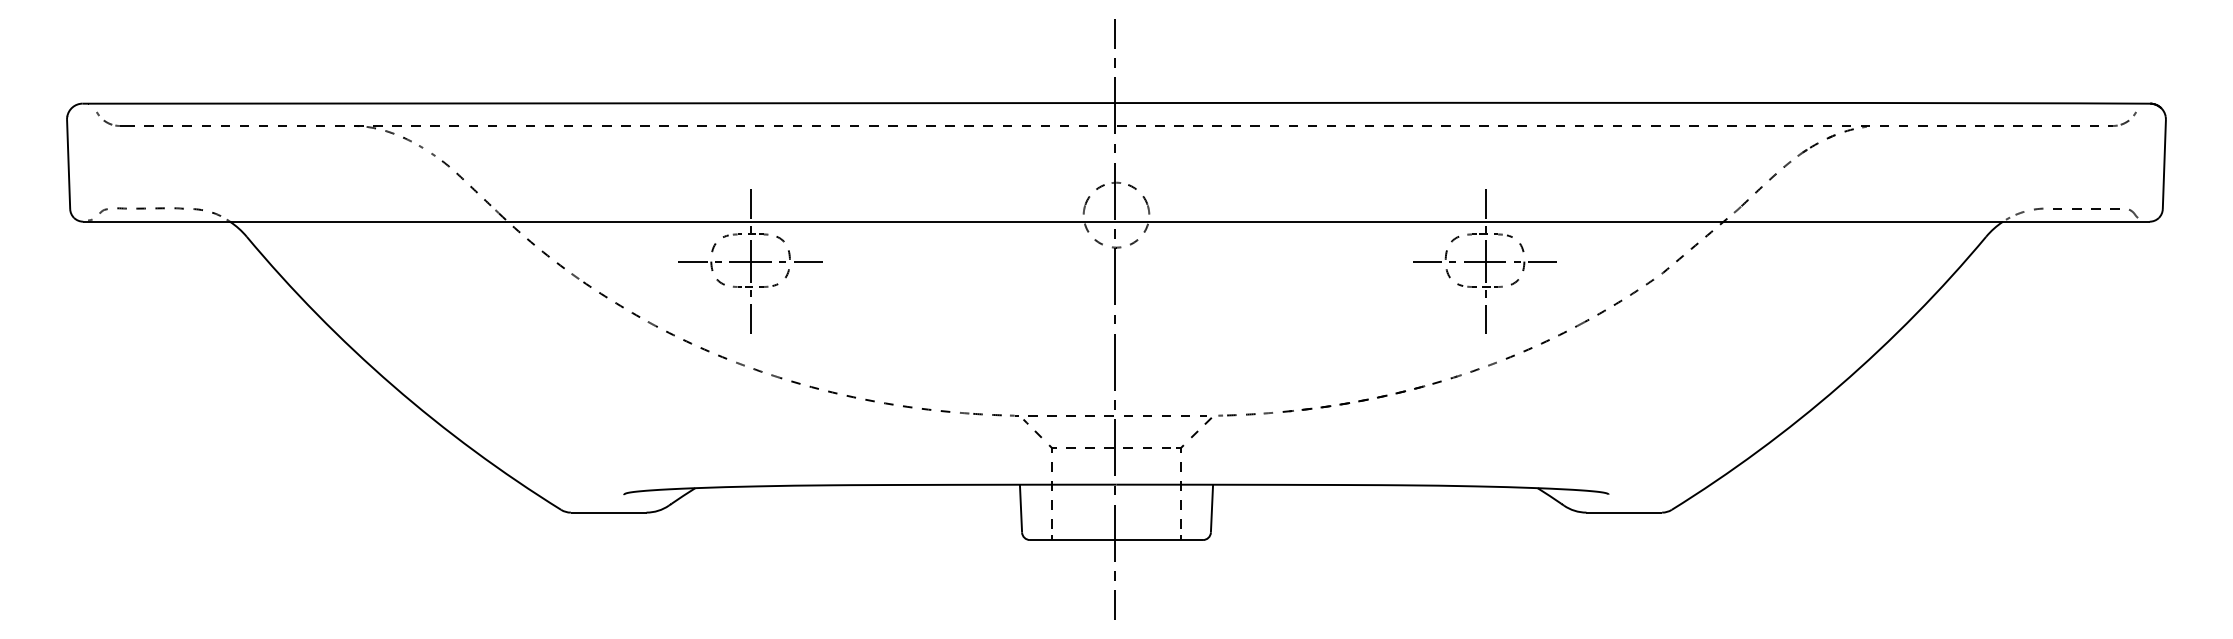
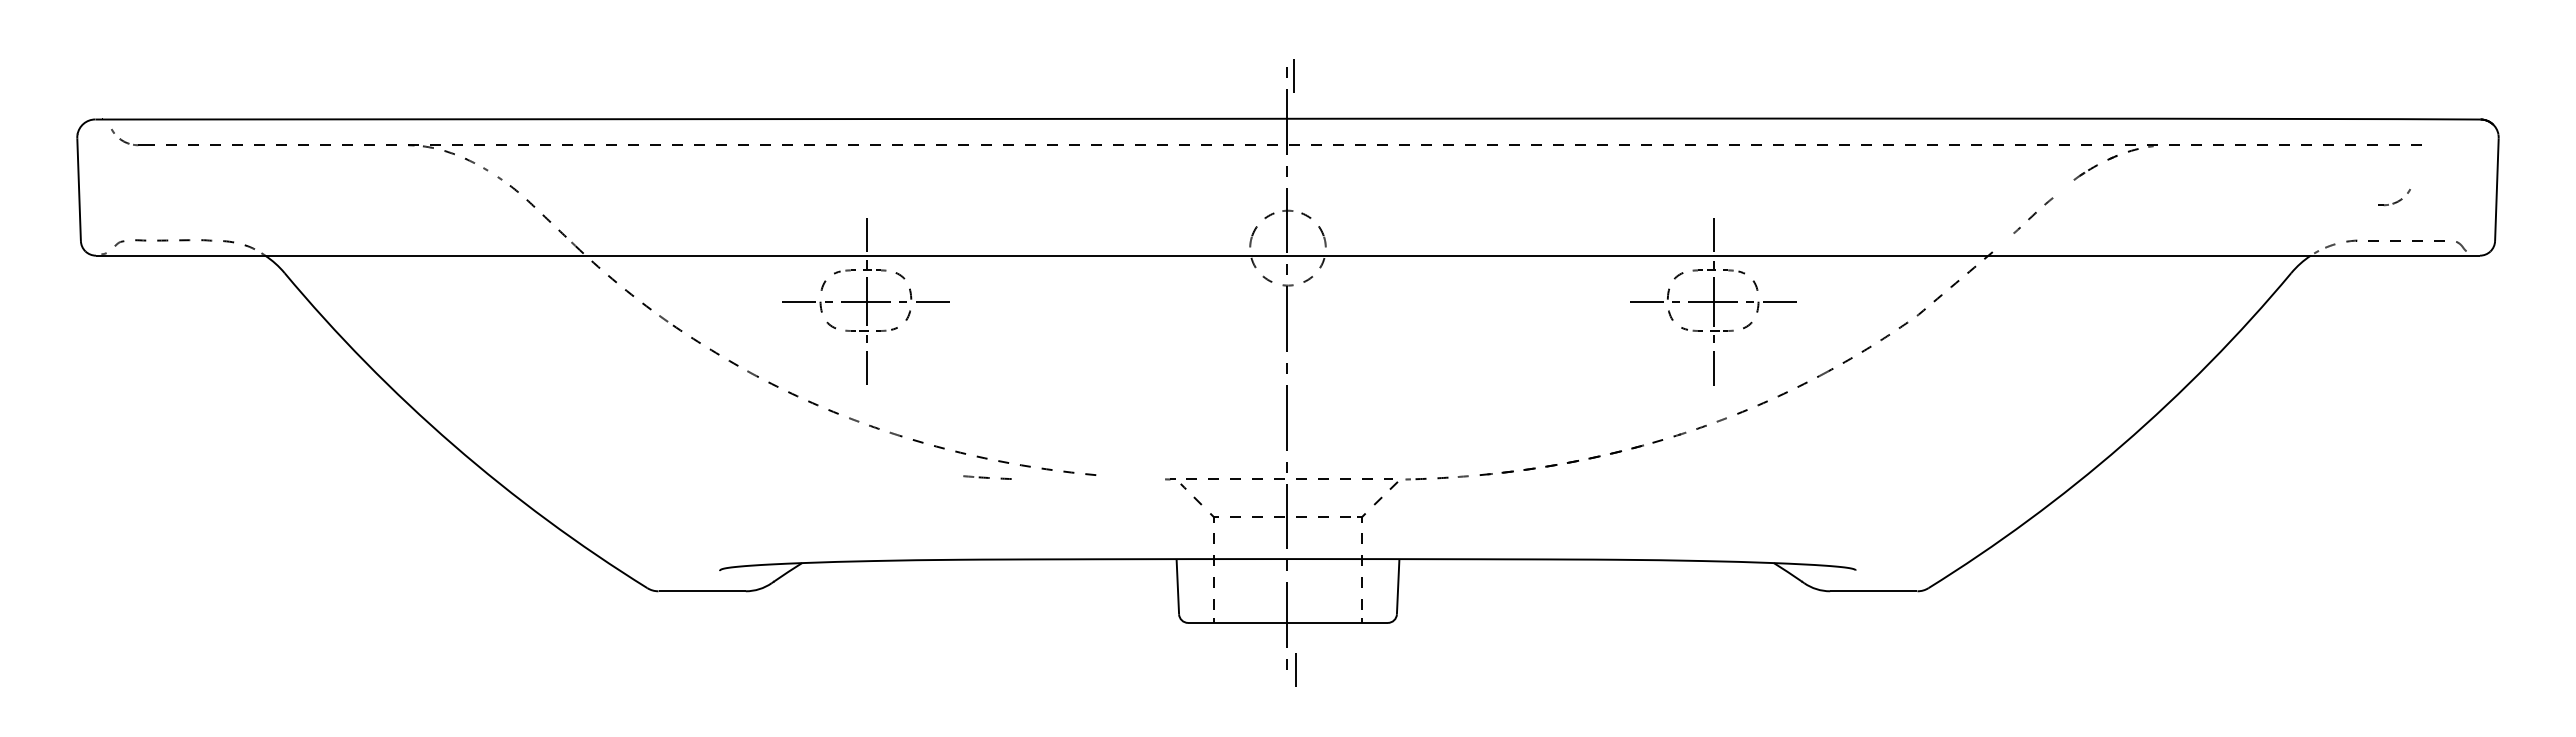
line: (1115, 33) -> (1293, 75), moved
part: (2122, 119) -> (2394, 197), moved
part: (1762, 186) -> (2033, 215), size x0.6
part: (980, 413) -> (987, 477), moved
line: (1115, 604) -> (1295, 669), moved

